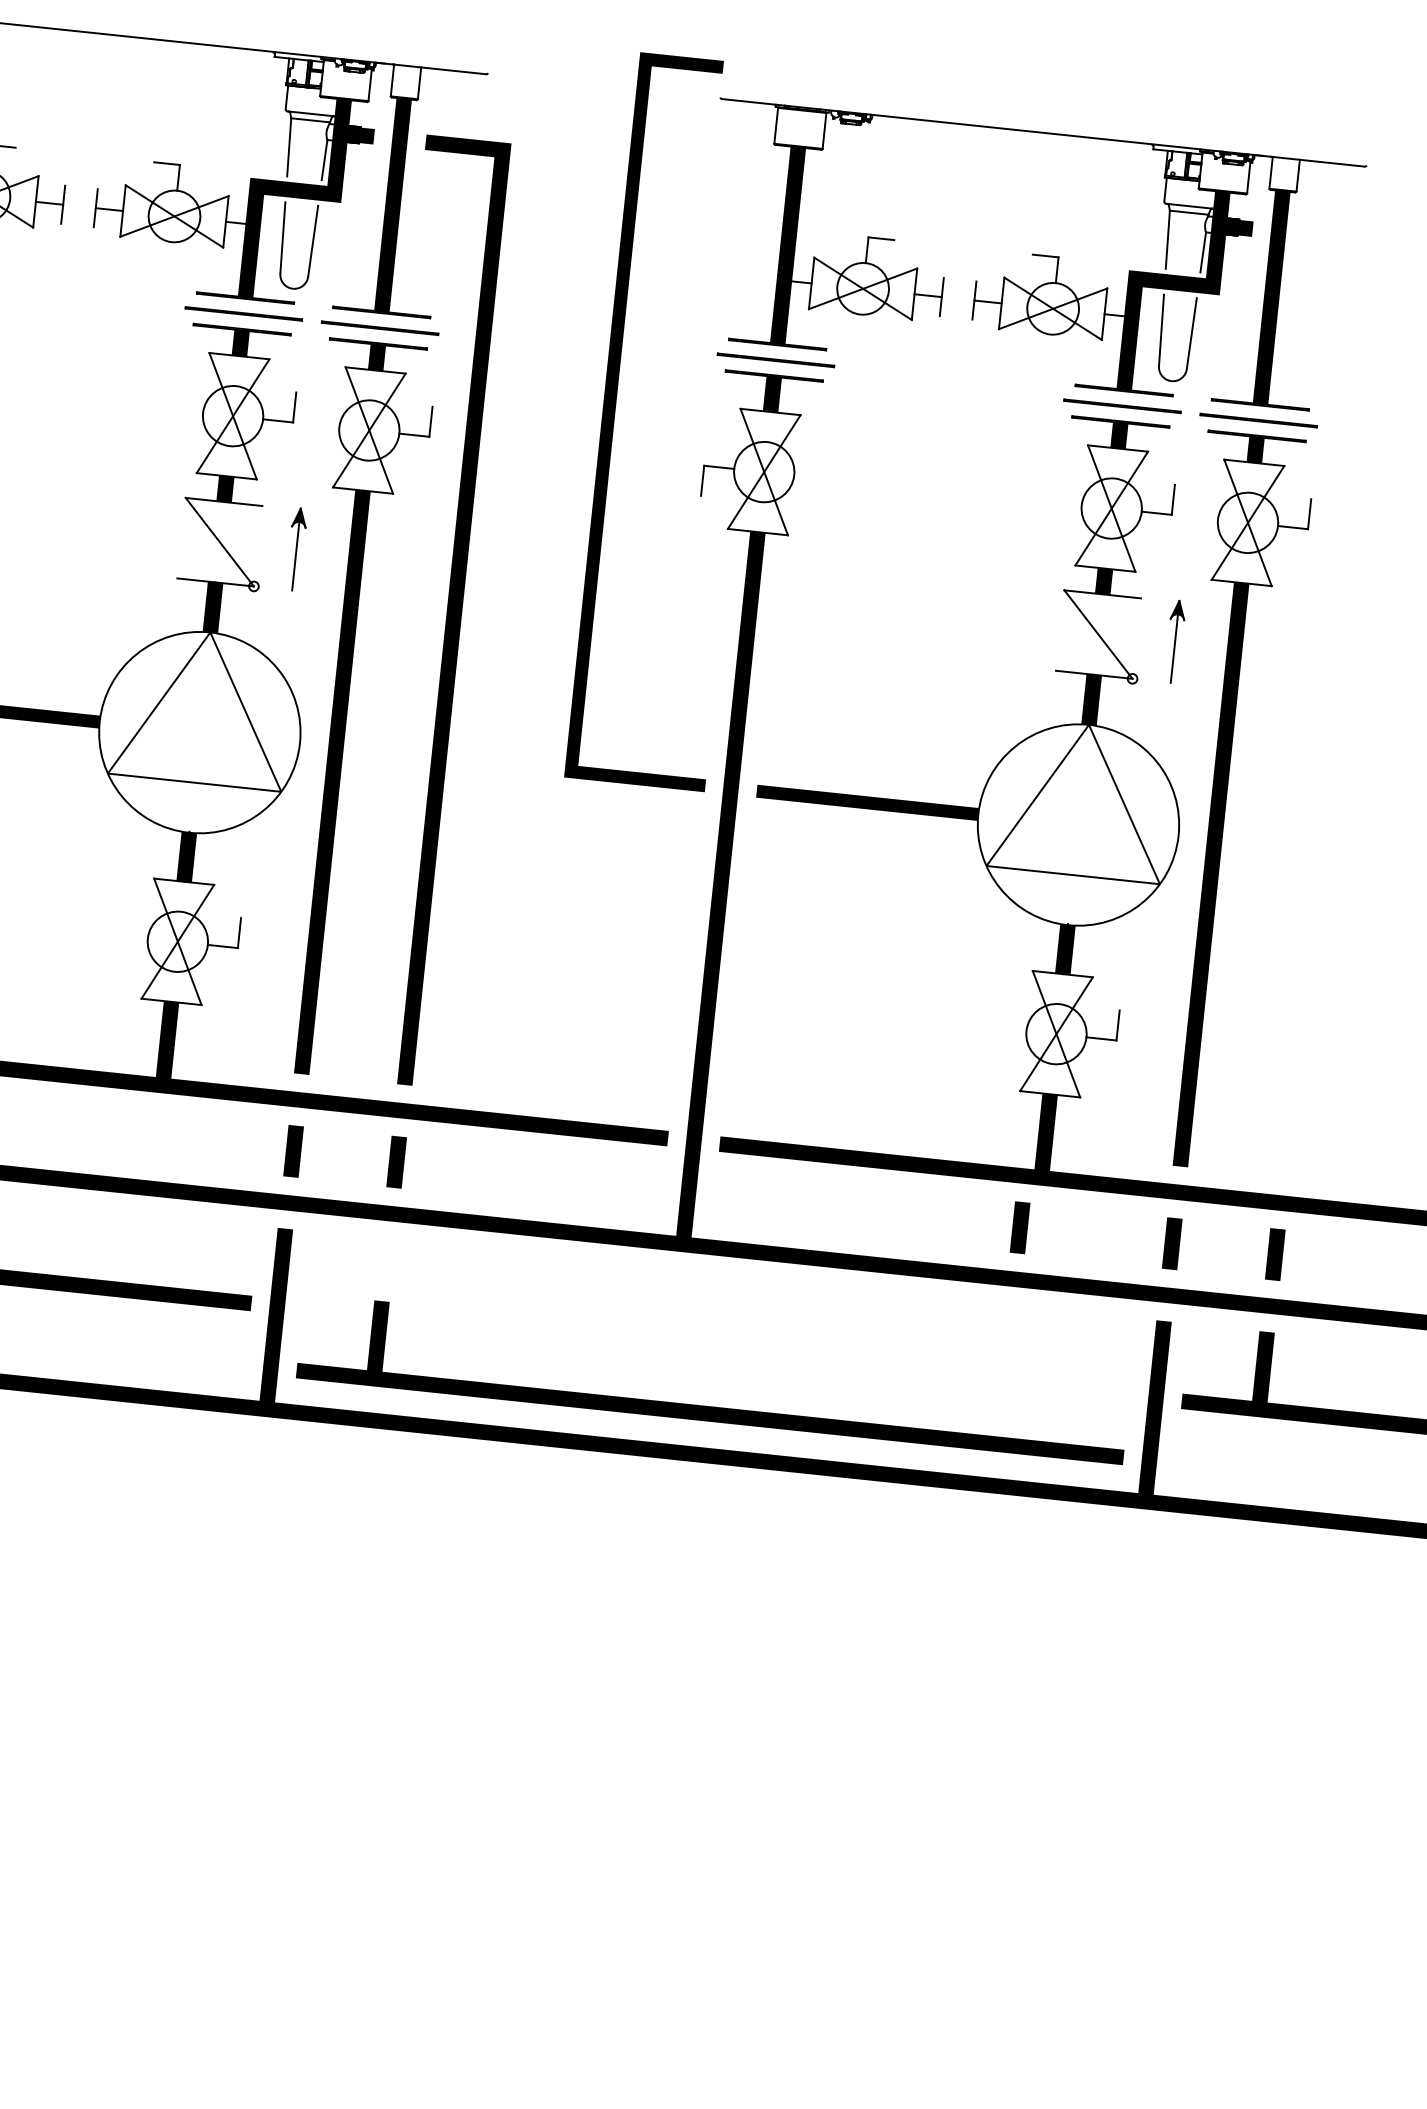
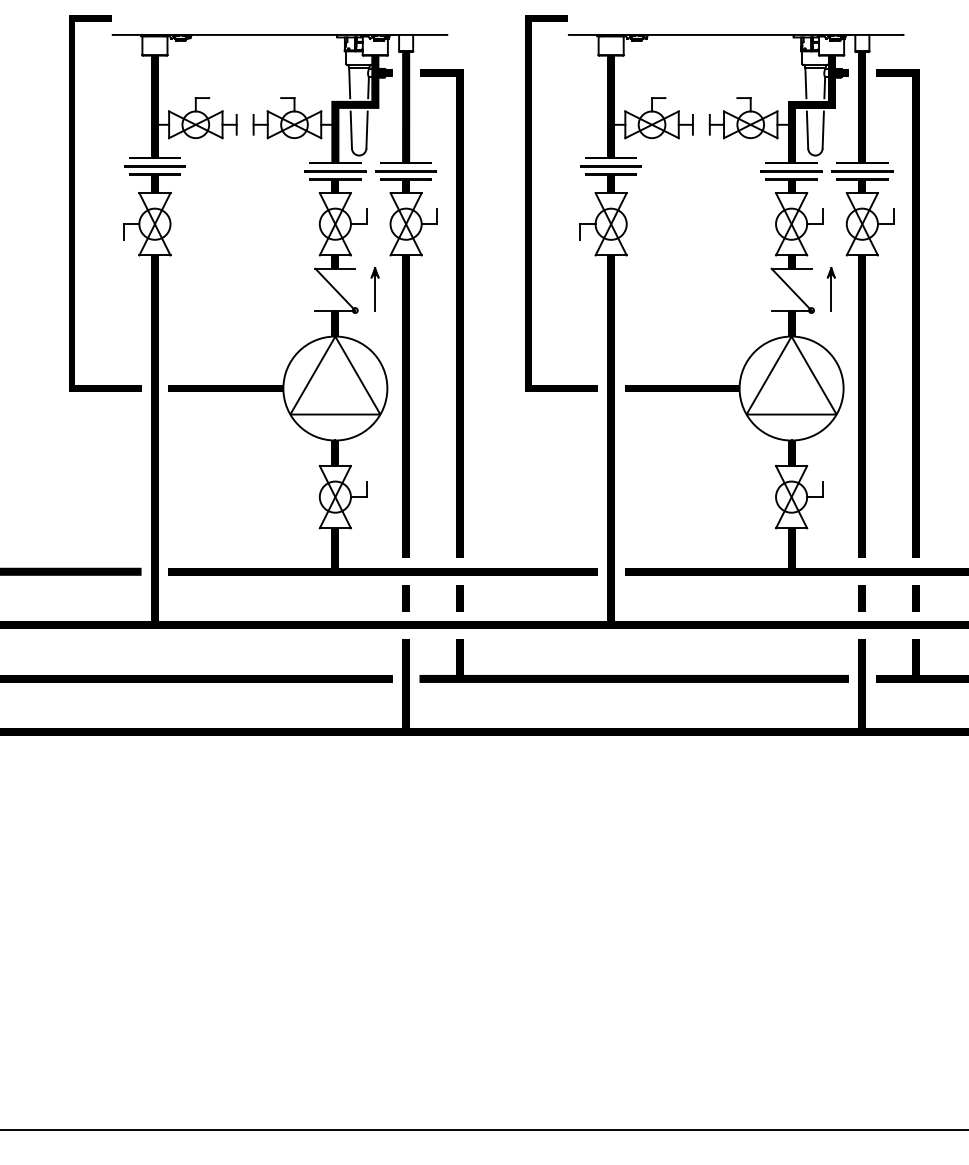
line: (1326, 704) -> (912, 313), added
line: (1018, 1227) -> (782, 598), removed
part: (709, 1407) -> (633, 675), moved

